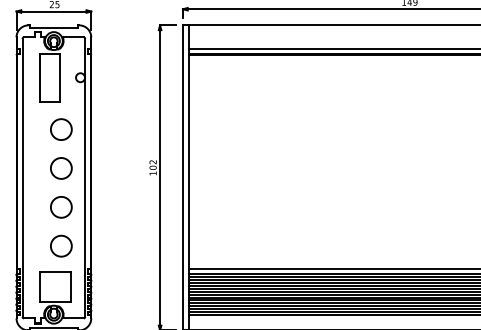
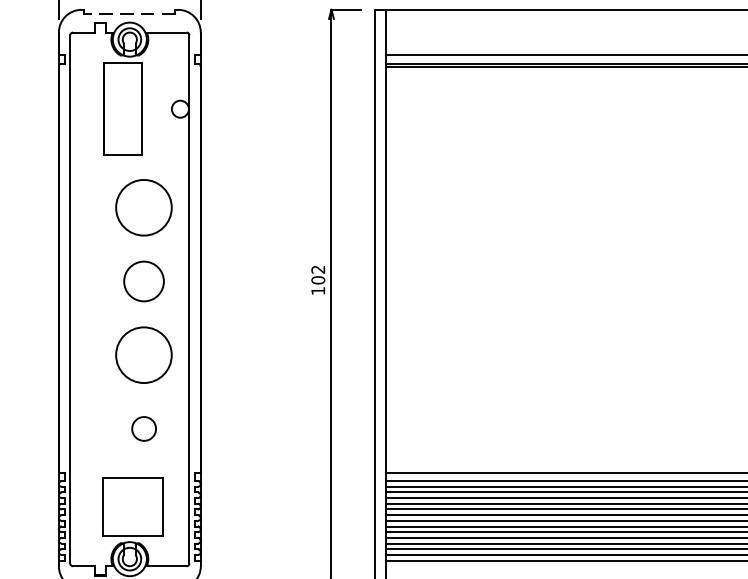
line: (53, 27) -> (129, 13), solid -> dashed
circle: (61, 129) -> (144, 207), size x1.4
circle: (61, 207) -> (144, 355), size x1.4
circle: (61, 245) -> (144, 427), size x0.6

